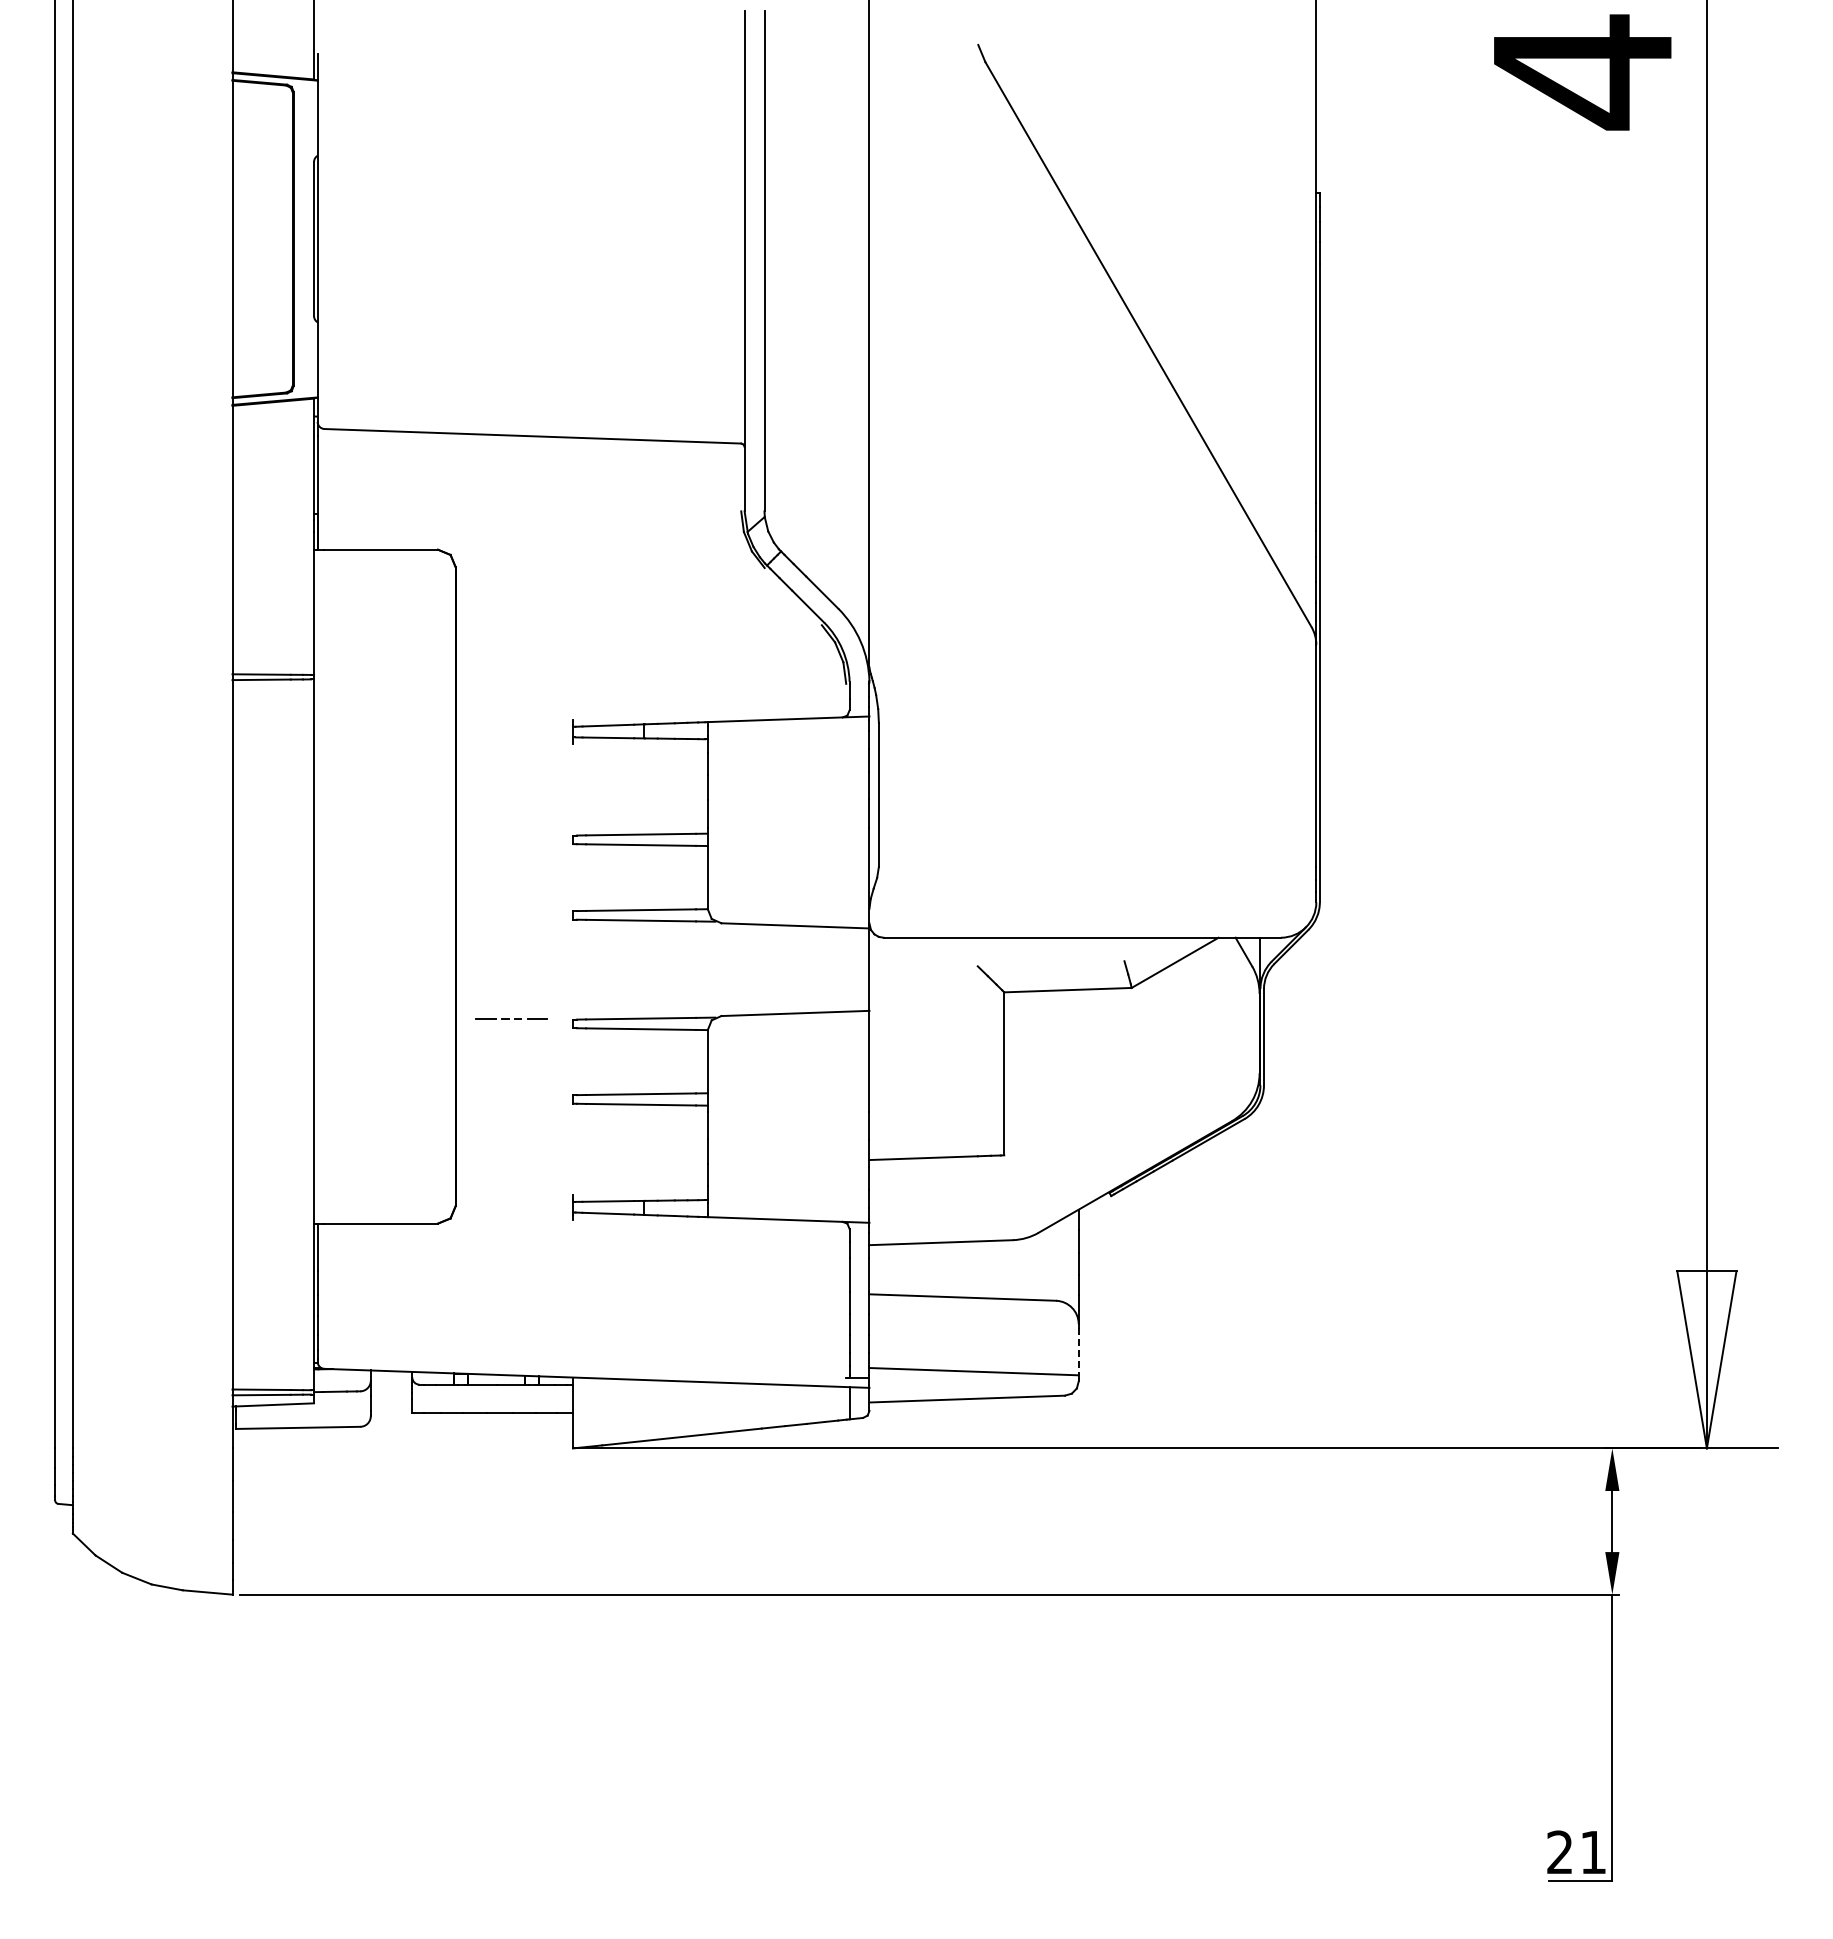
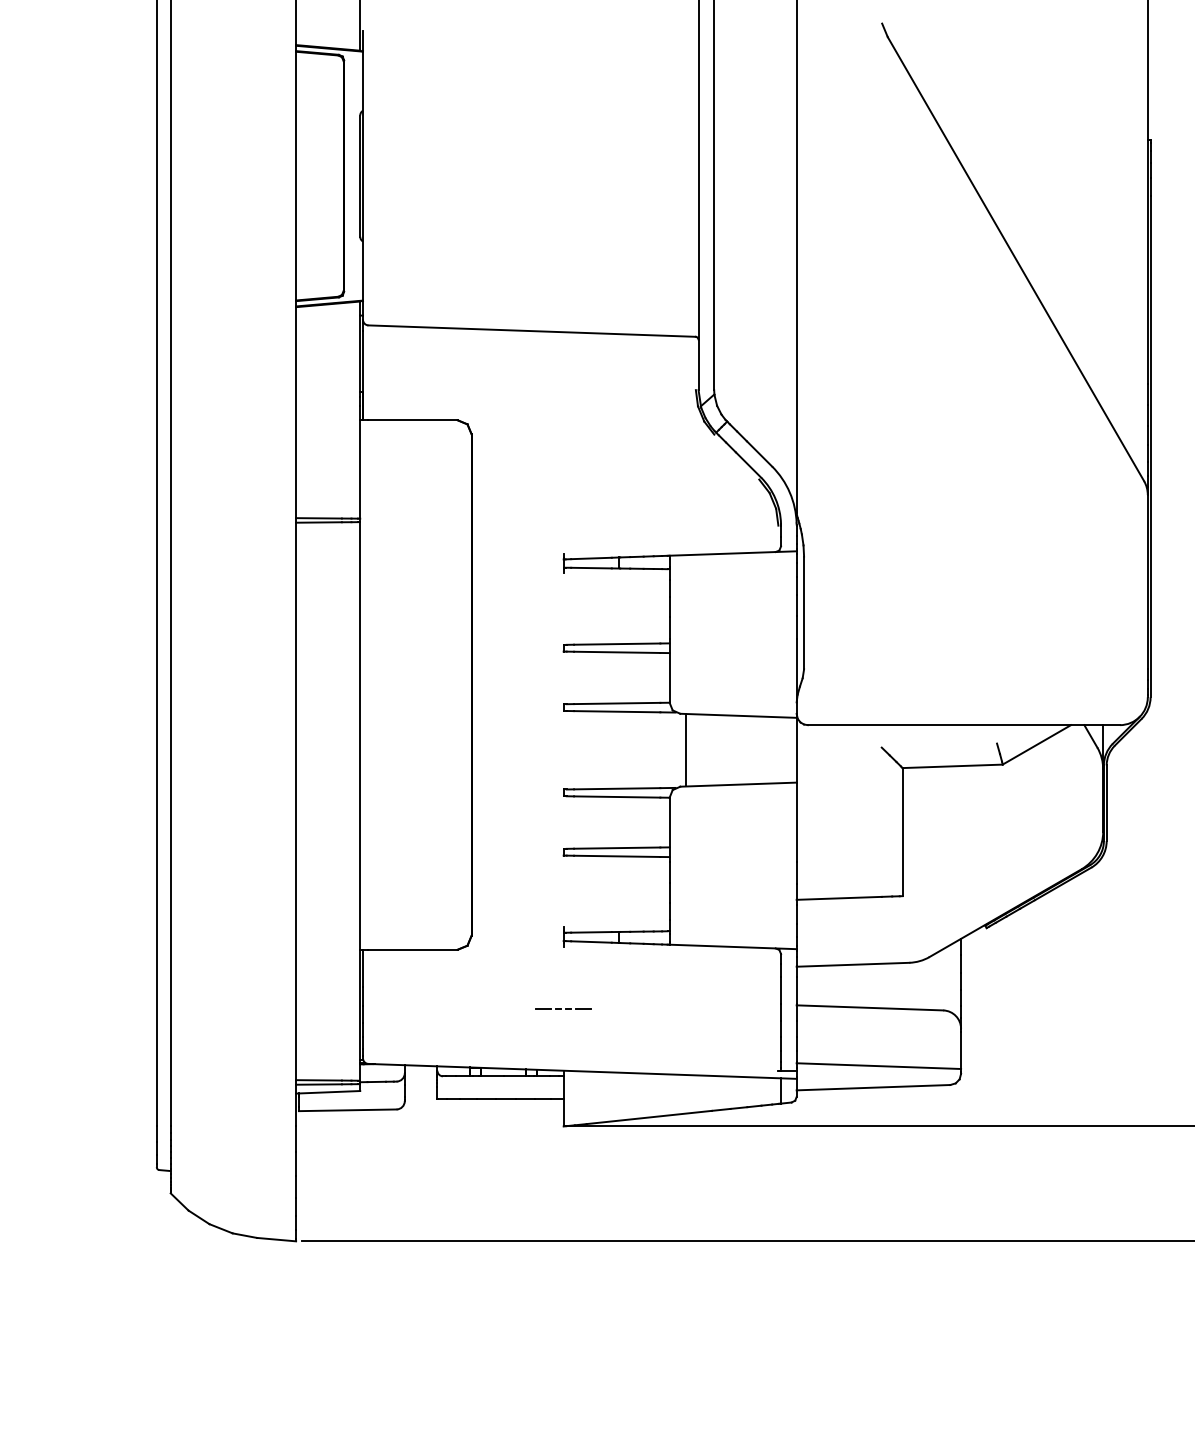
line: (729, 969) -> (686, 750), added
line: (509, 1018) -> (561, 1008), moved
line: (1078, 1351) -> (960, 1050), dashed -> solid

